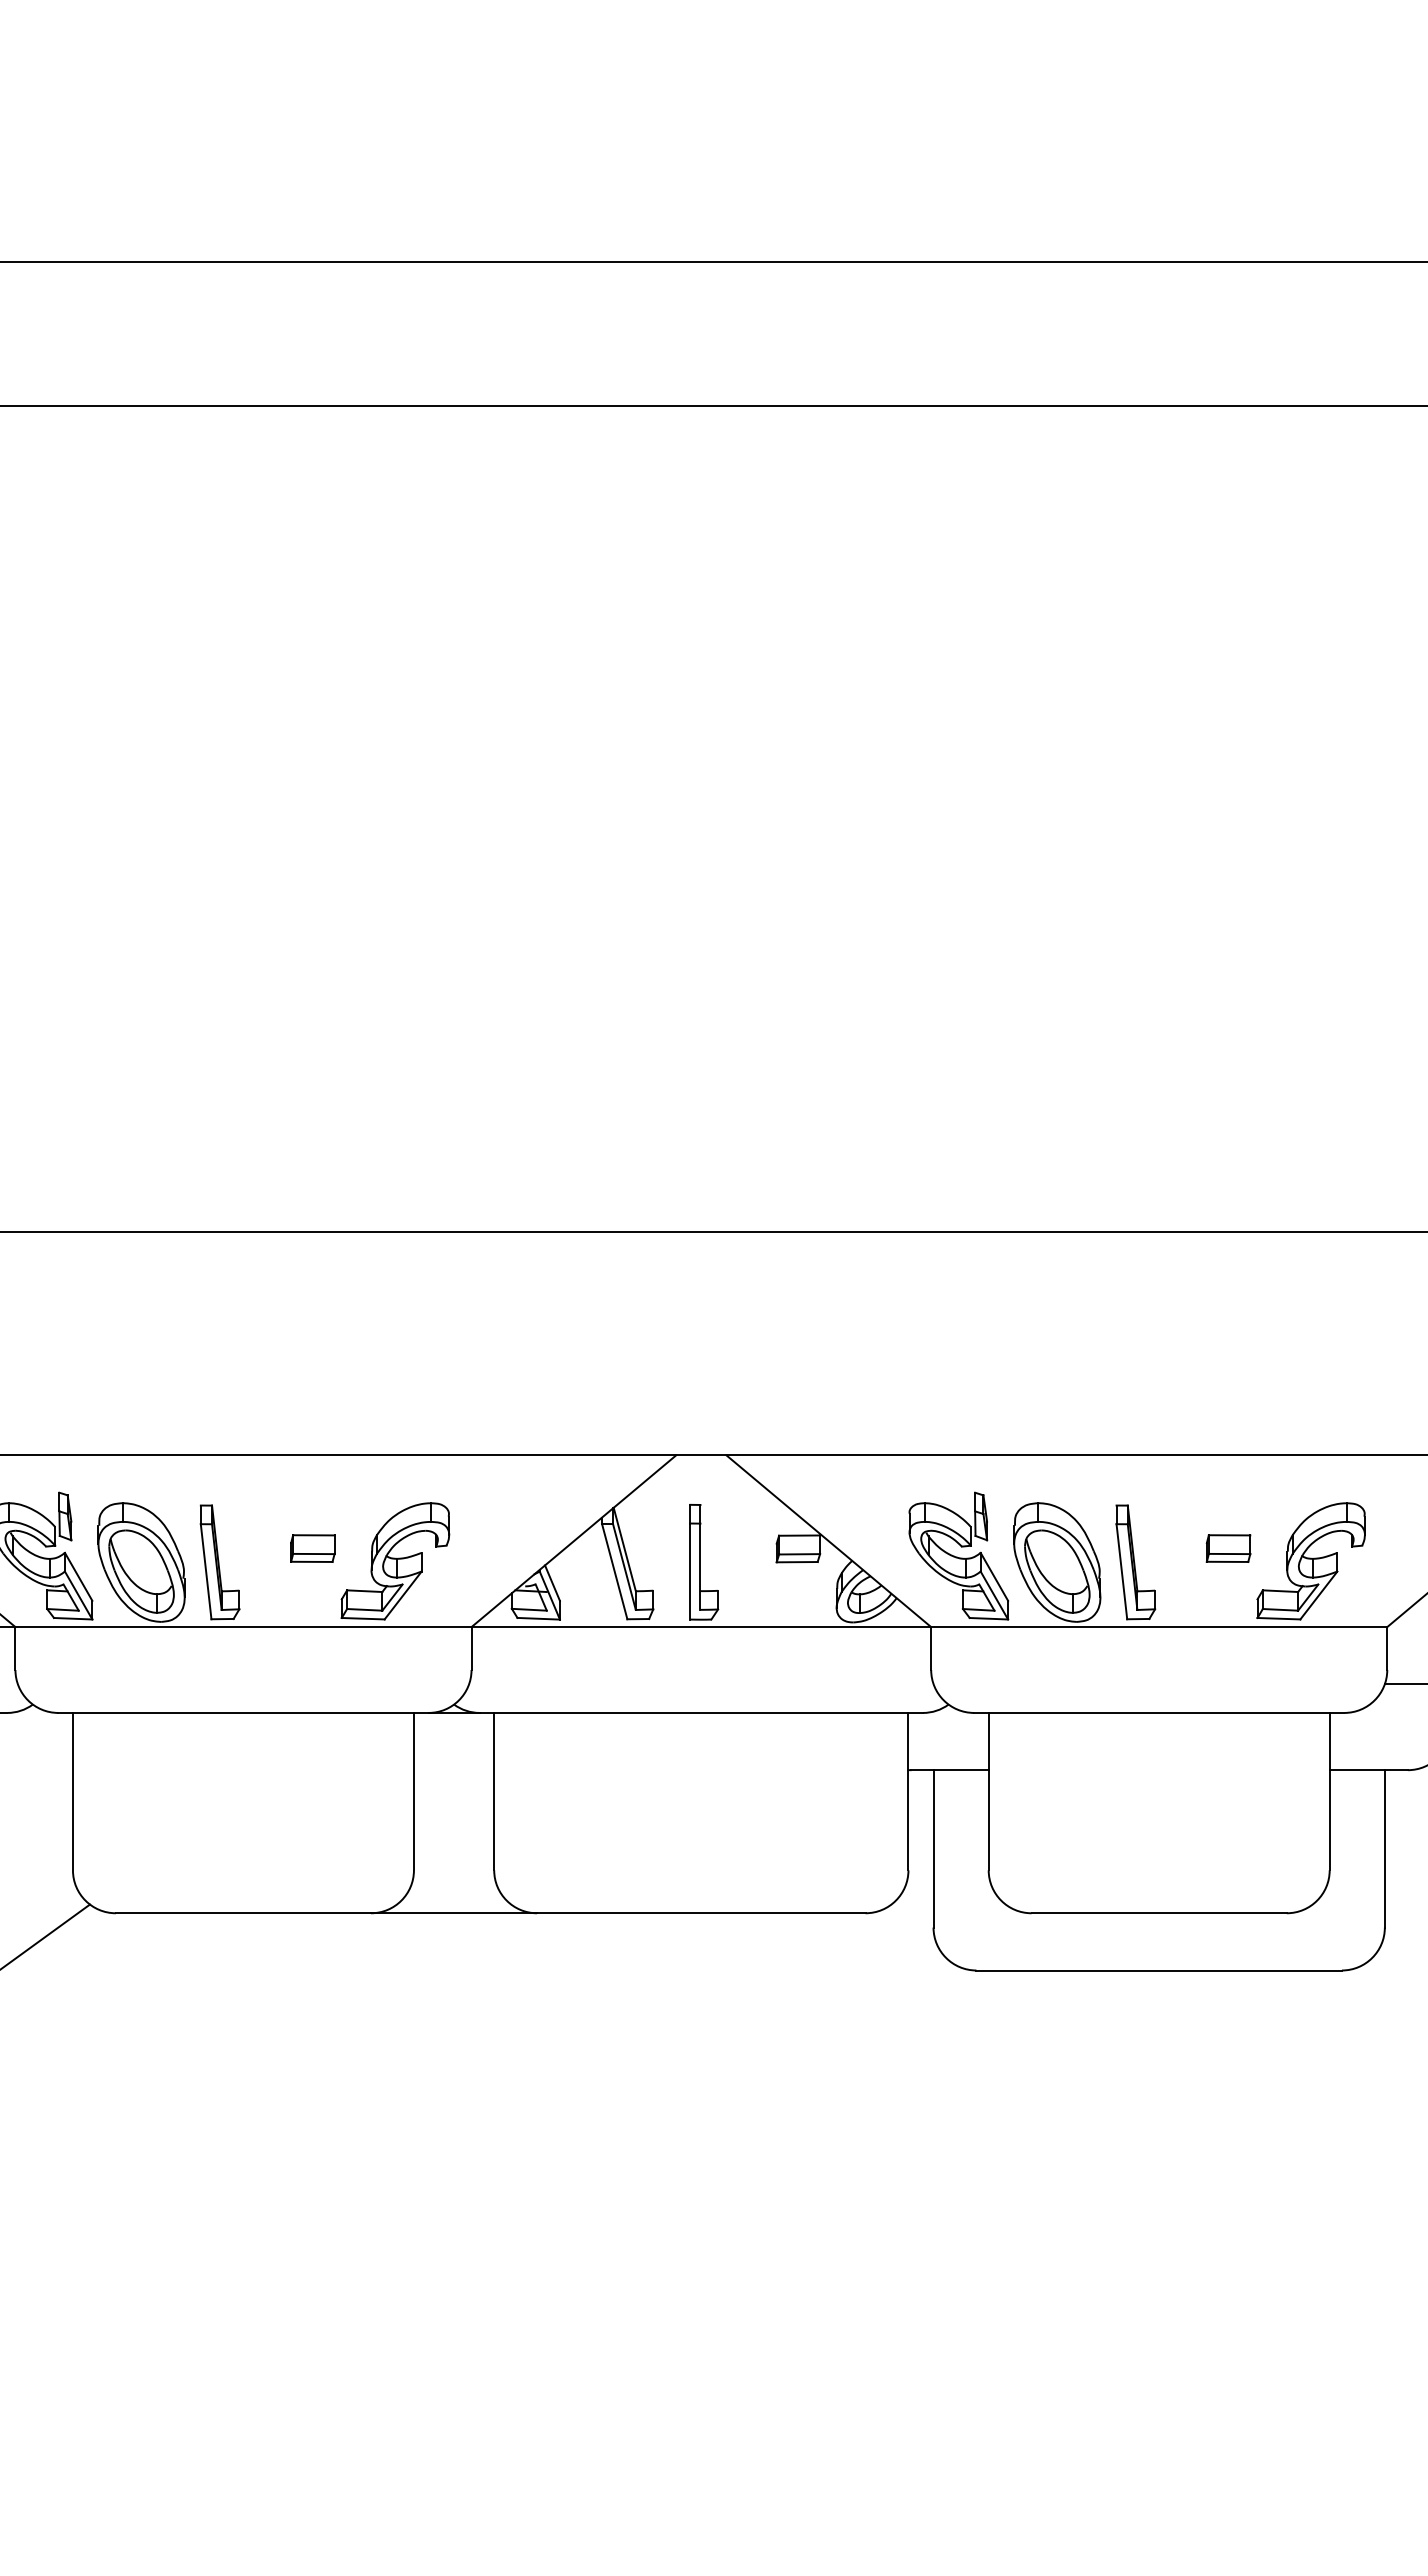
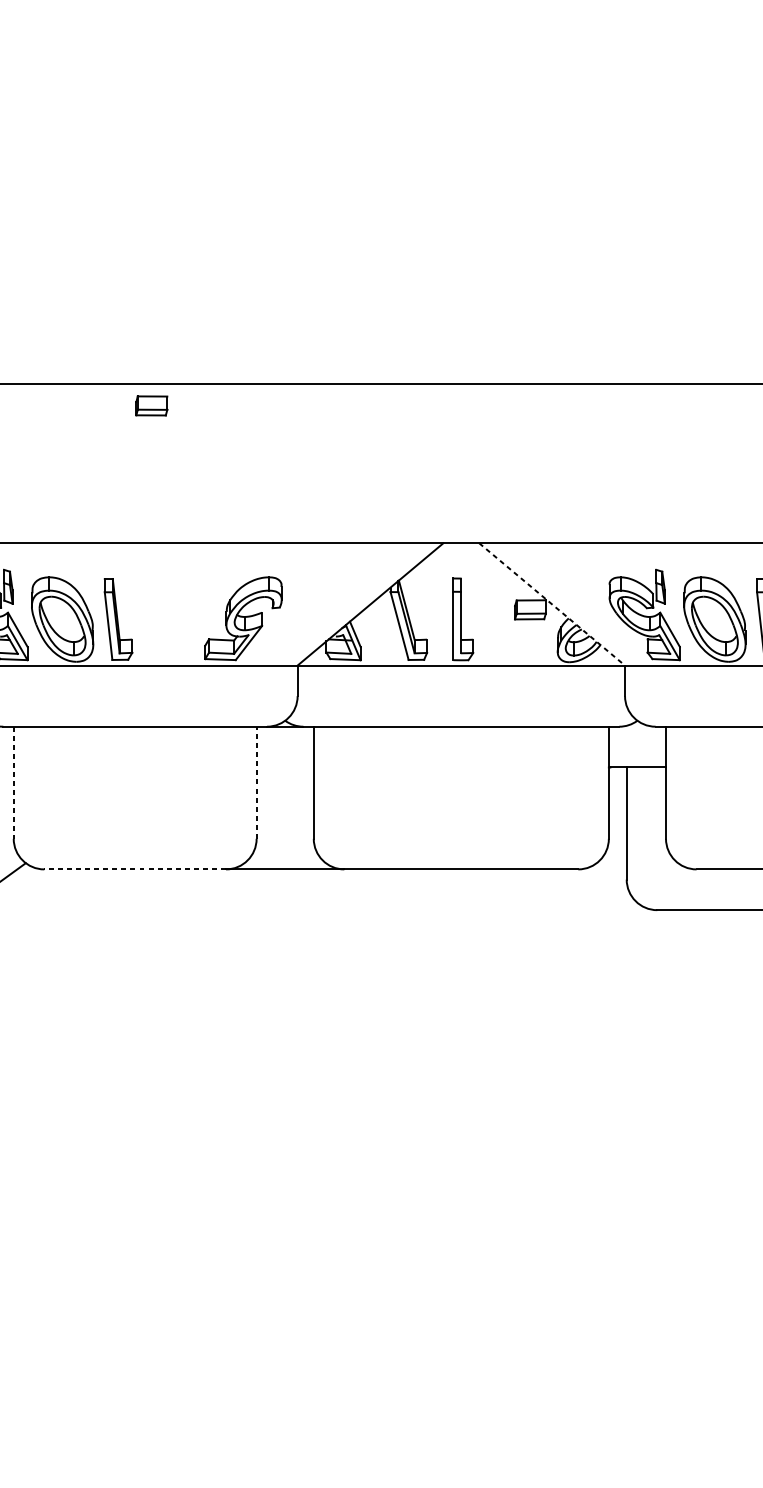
line: (828, 1541) -> (551, 604), solid -> dashed
part: (312, 1548) -> (151, 405), moved
line: (72, 1791) -> (13, 782), solid -> dashed
line: (413, 1791) -> (256, 782), solid -> dashed
line: (243, 1913) -> (135, 869), solid -> dashed

